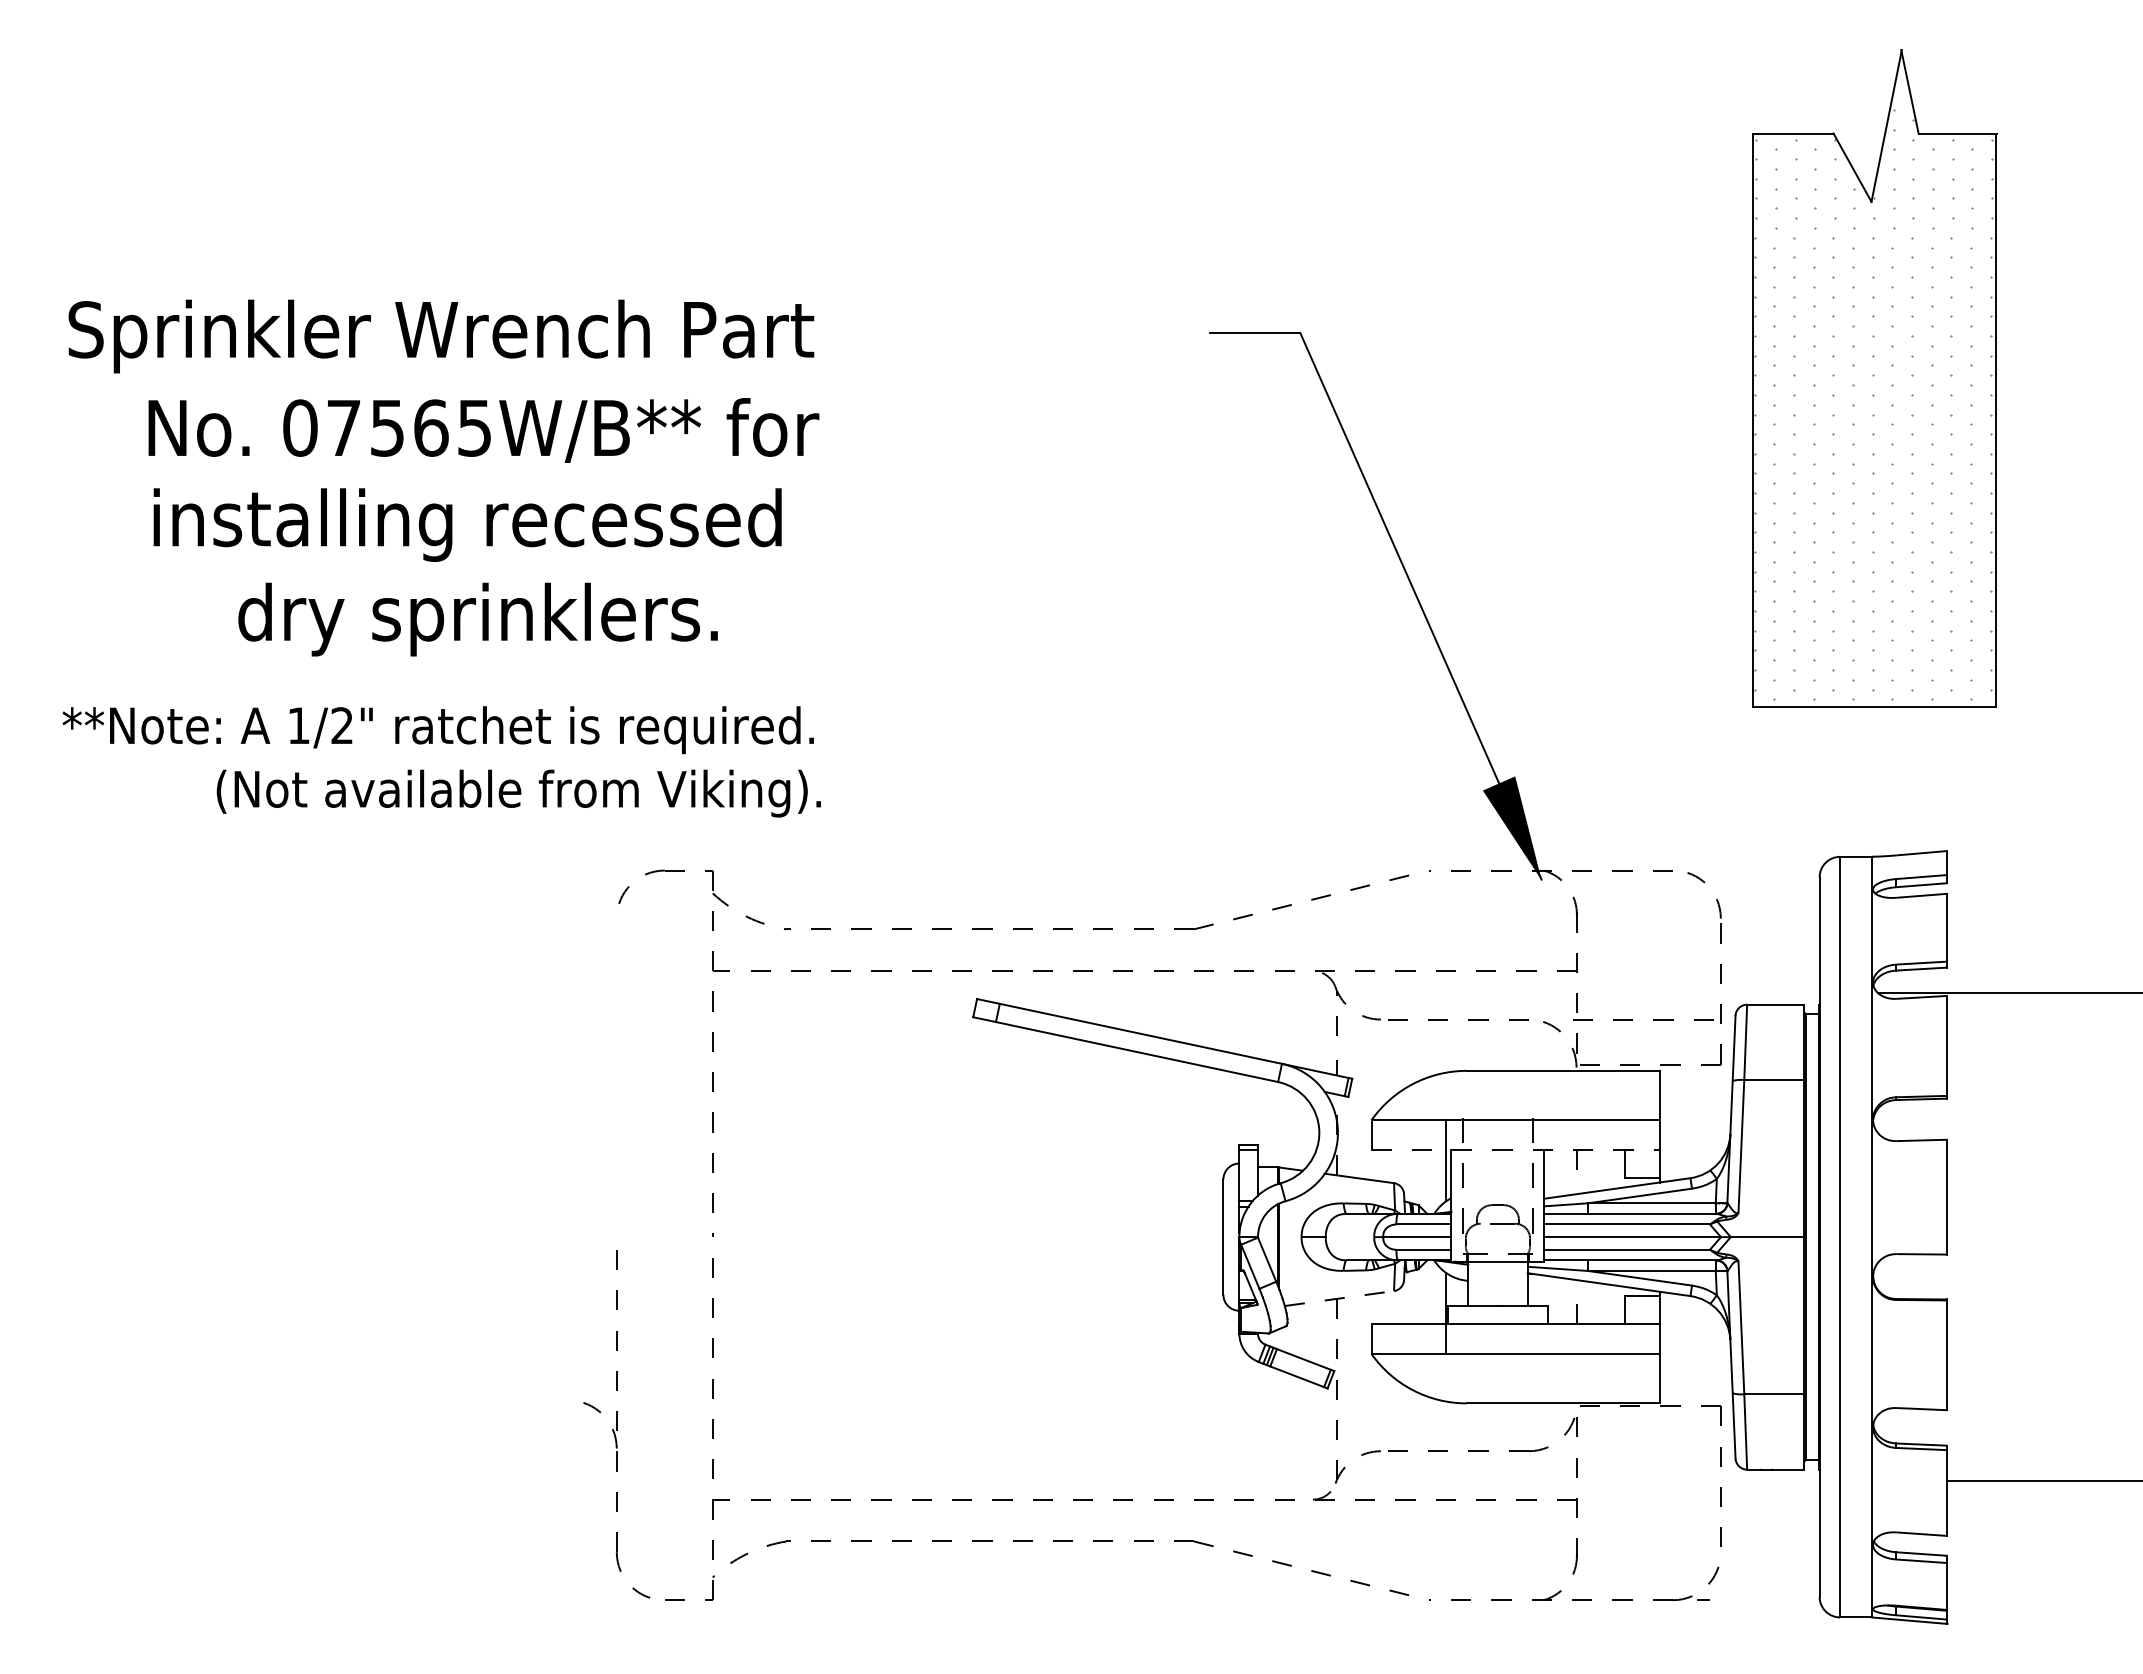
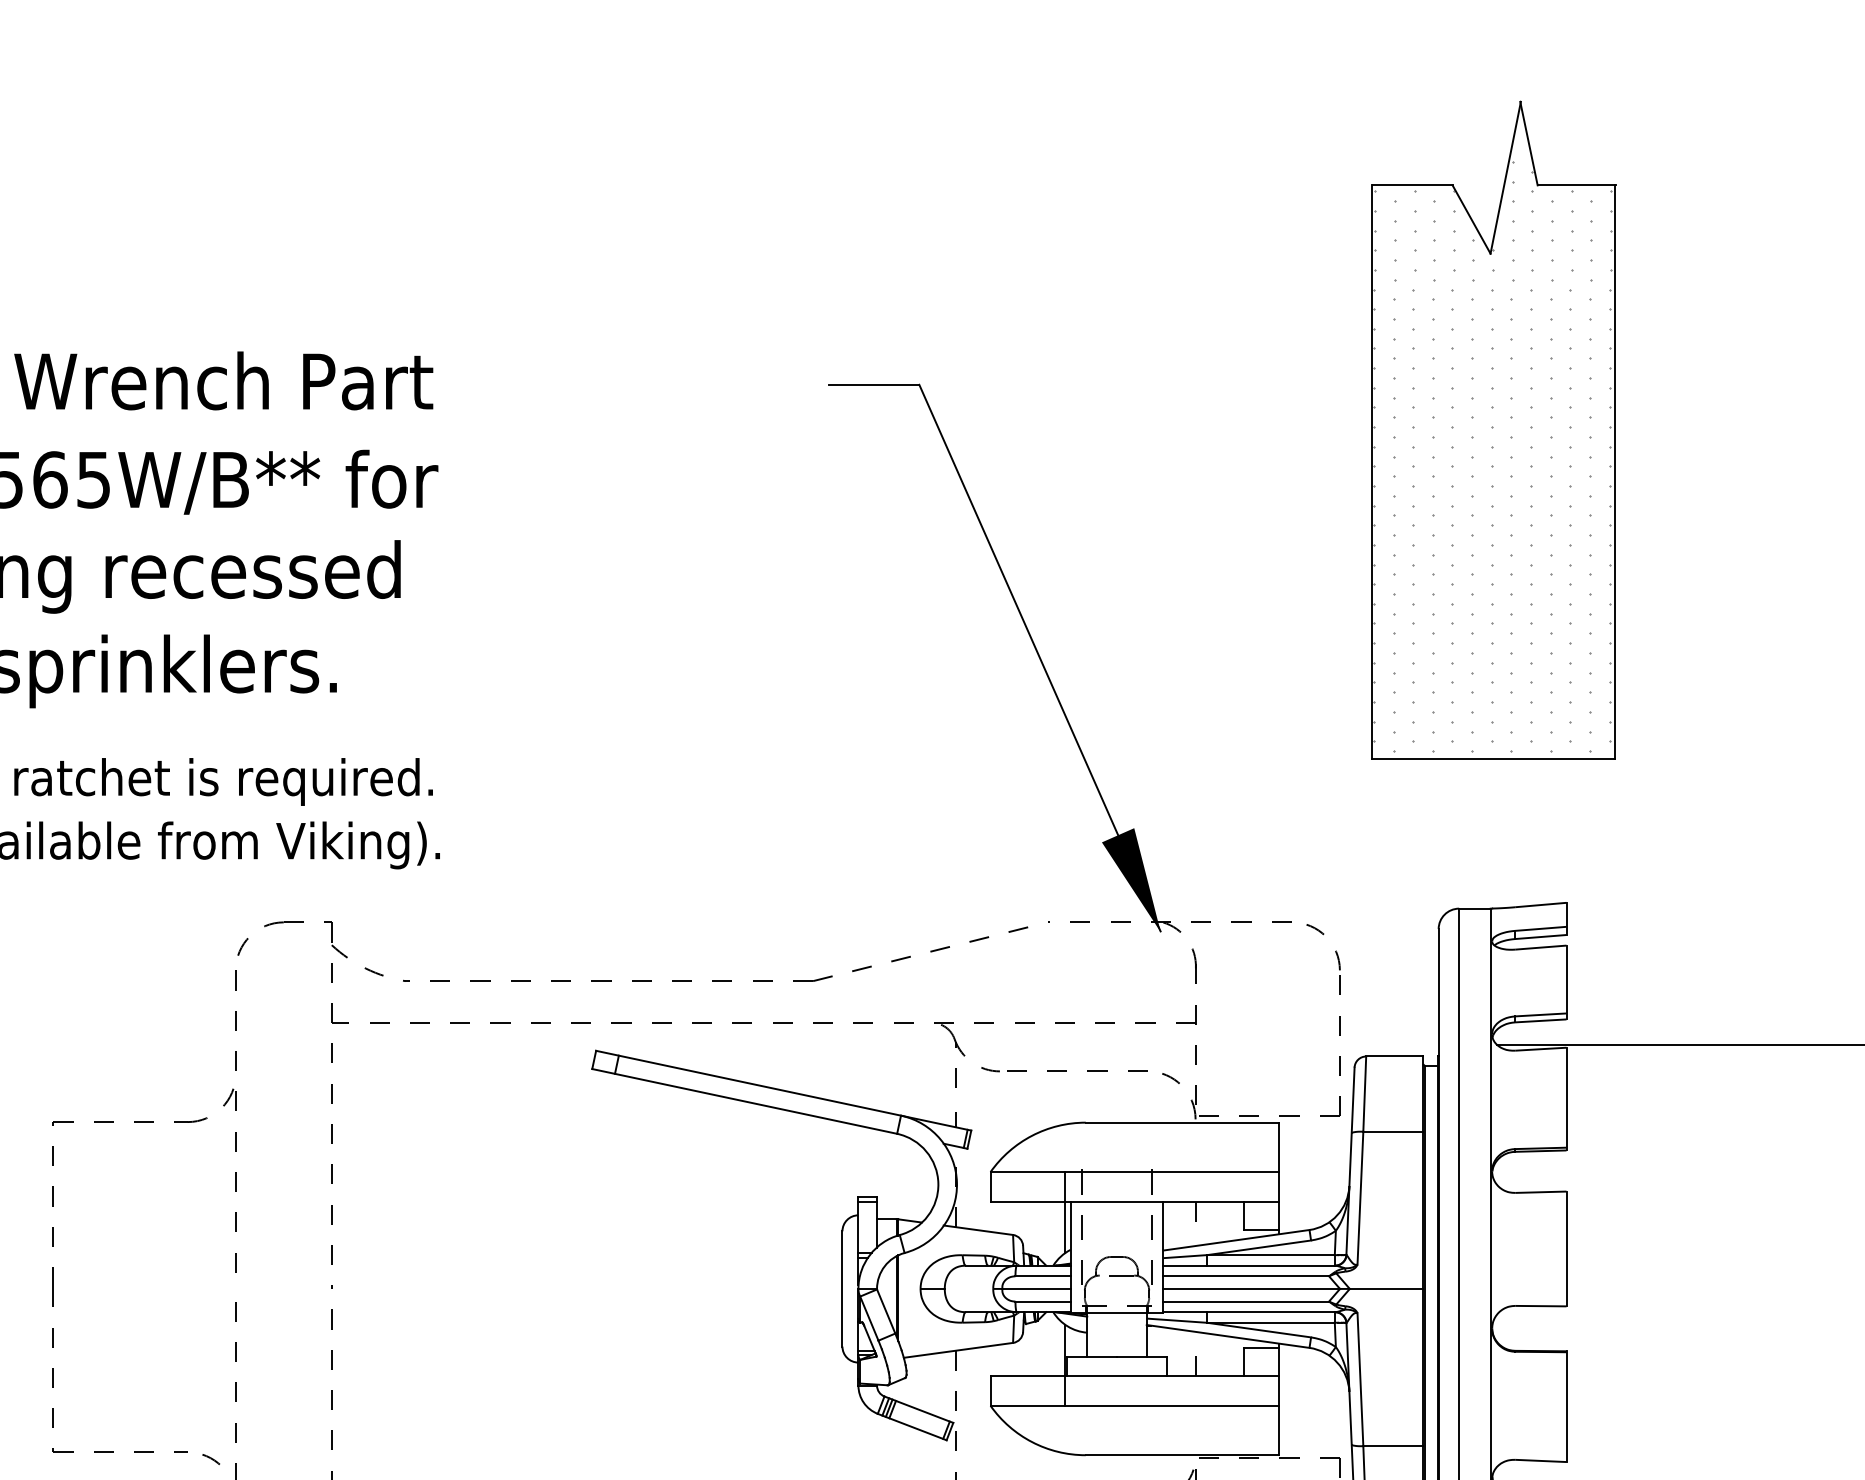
line: (1653, 1019) -> (1272, 1071), removed
part: (525, 1070) -> (144, 1122), added
line: (1516, 1150) -> (1135, 1202), dashed -> solid
line: (1339, 1298) -> (958, 1350), dashed -> solid

